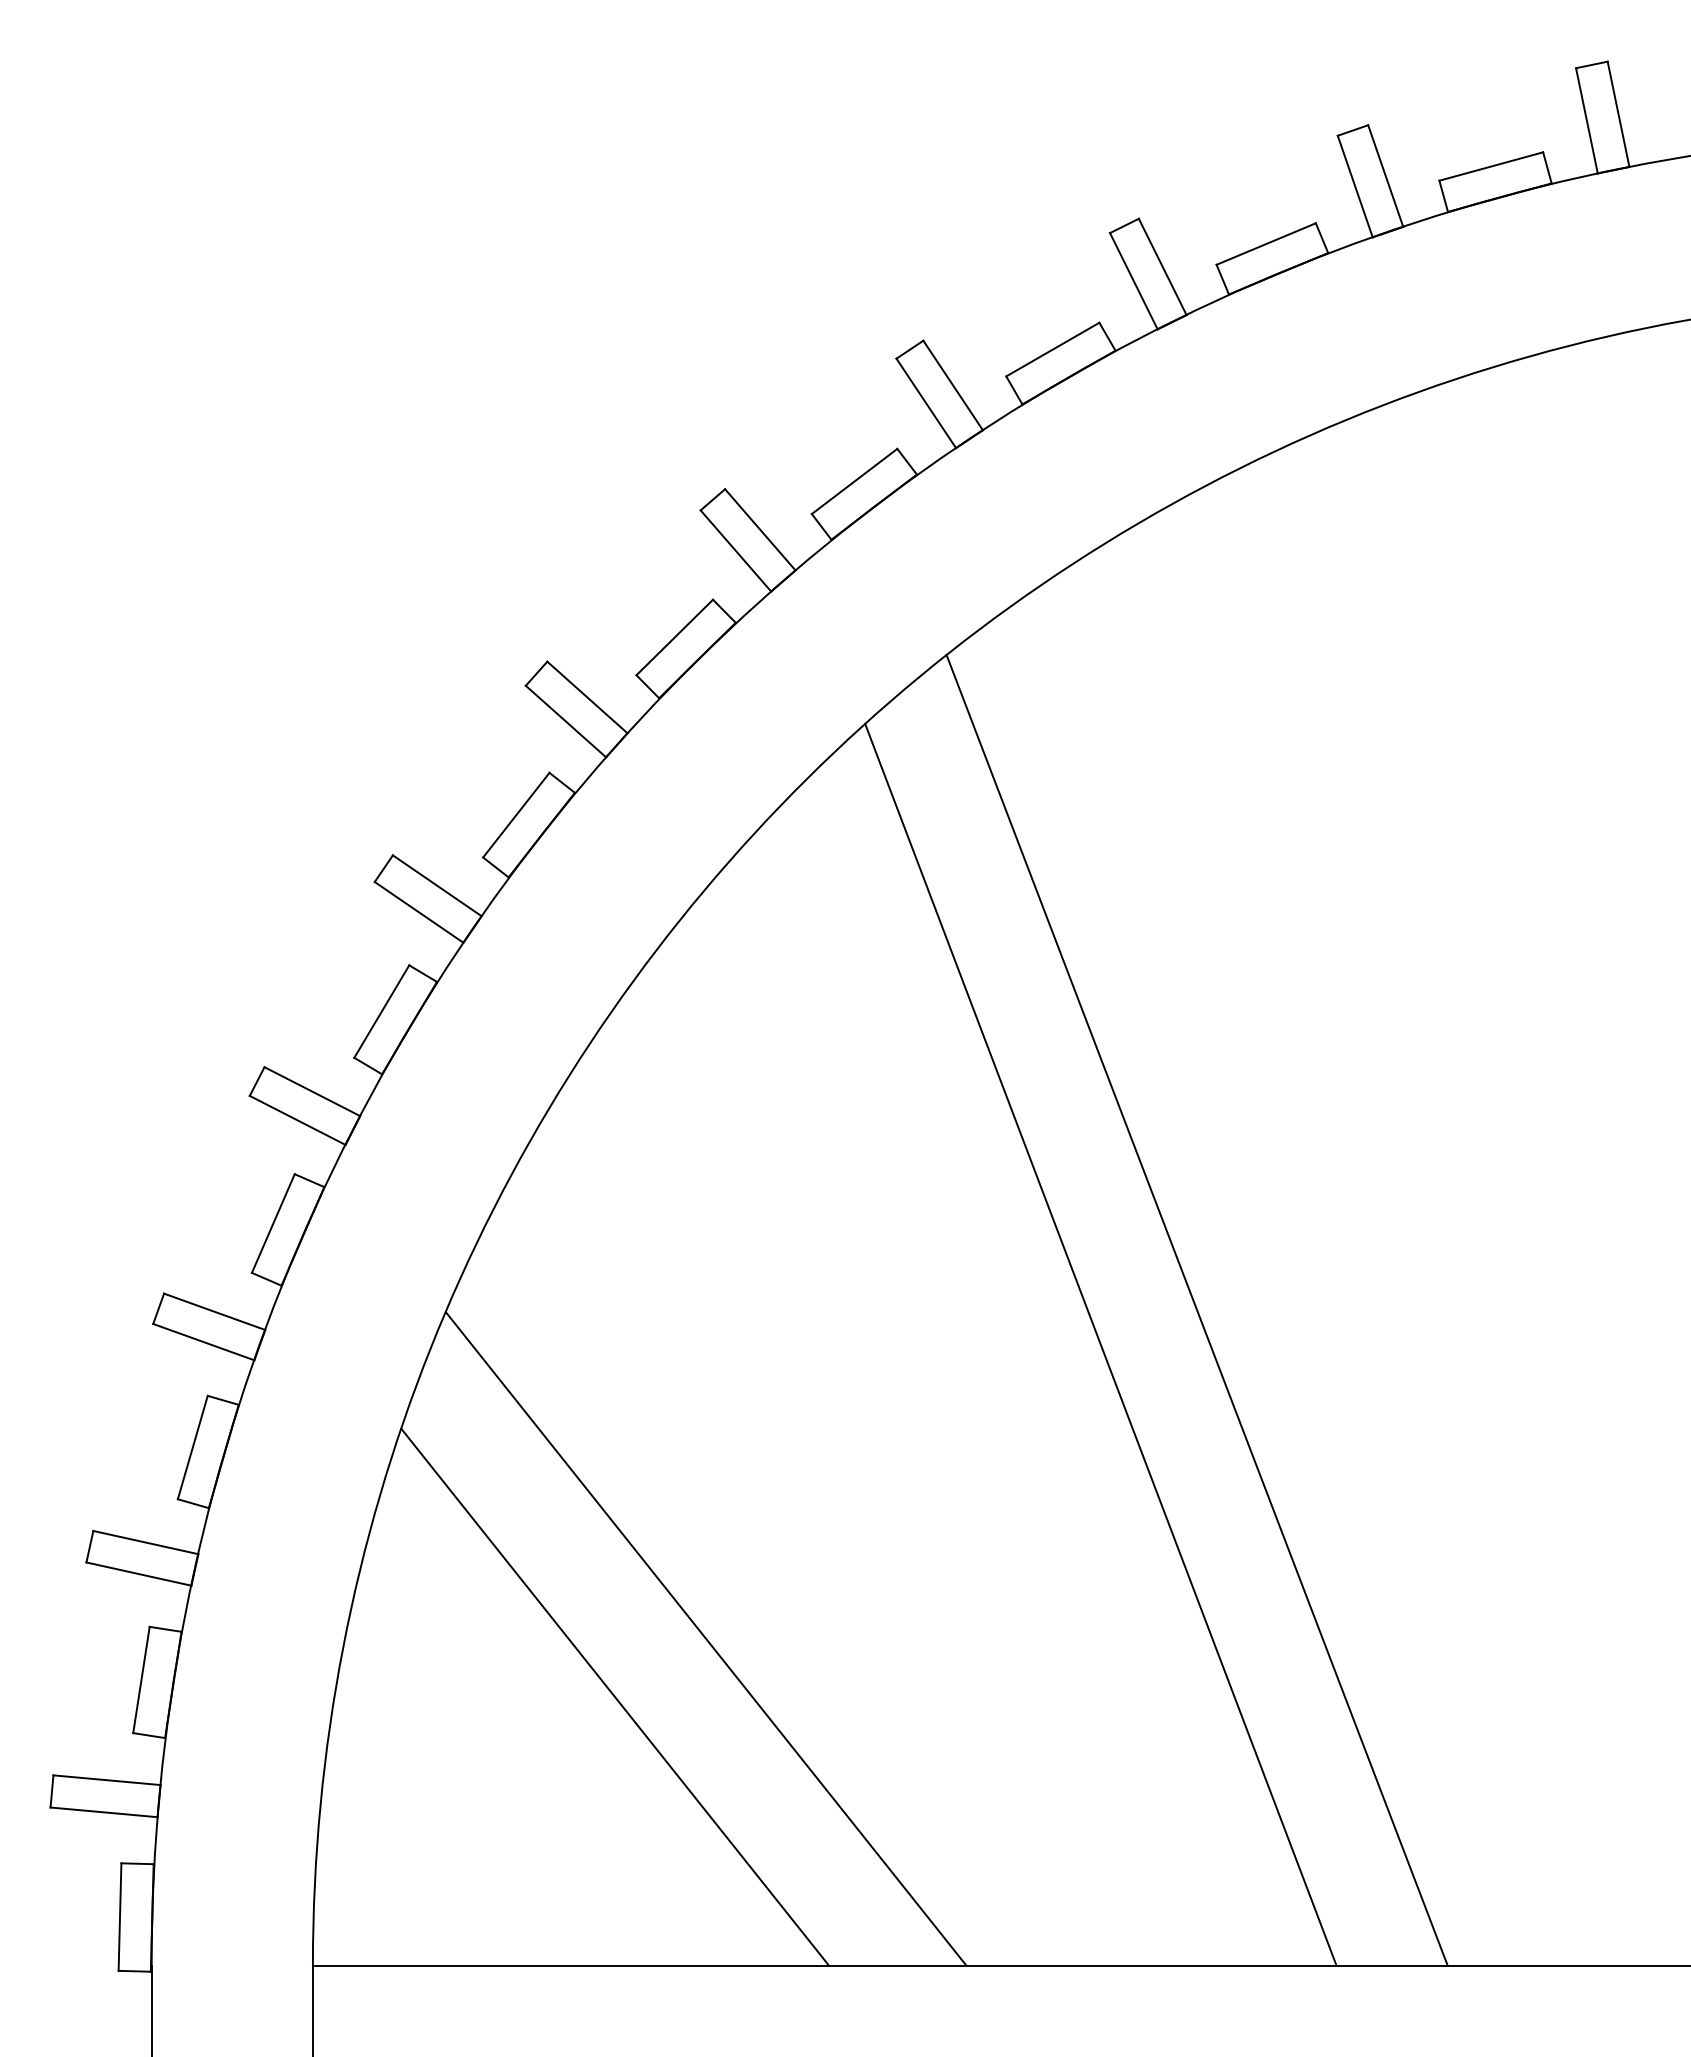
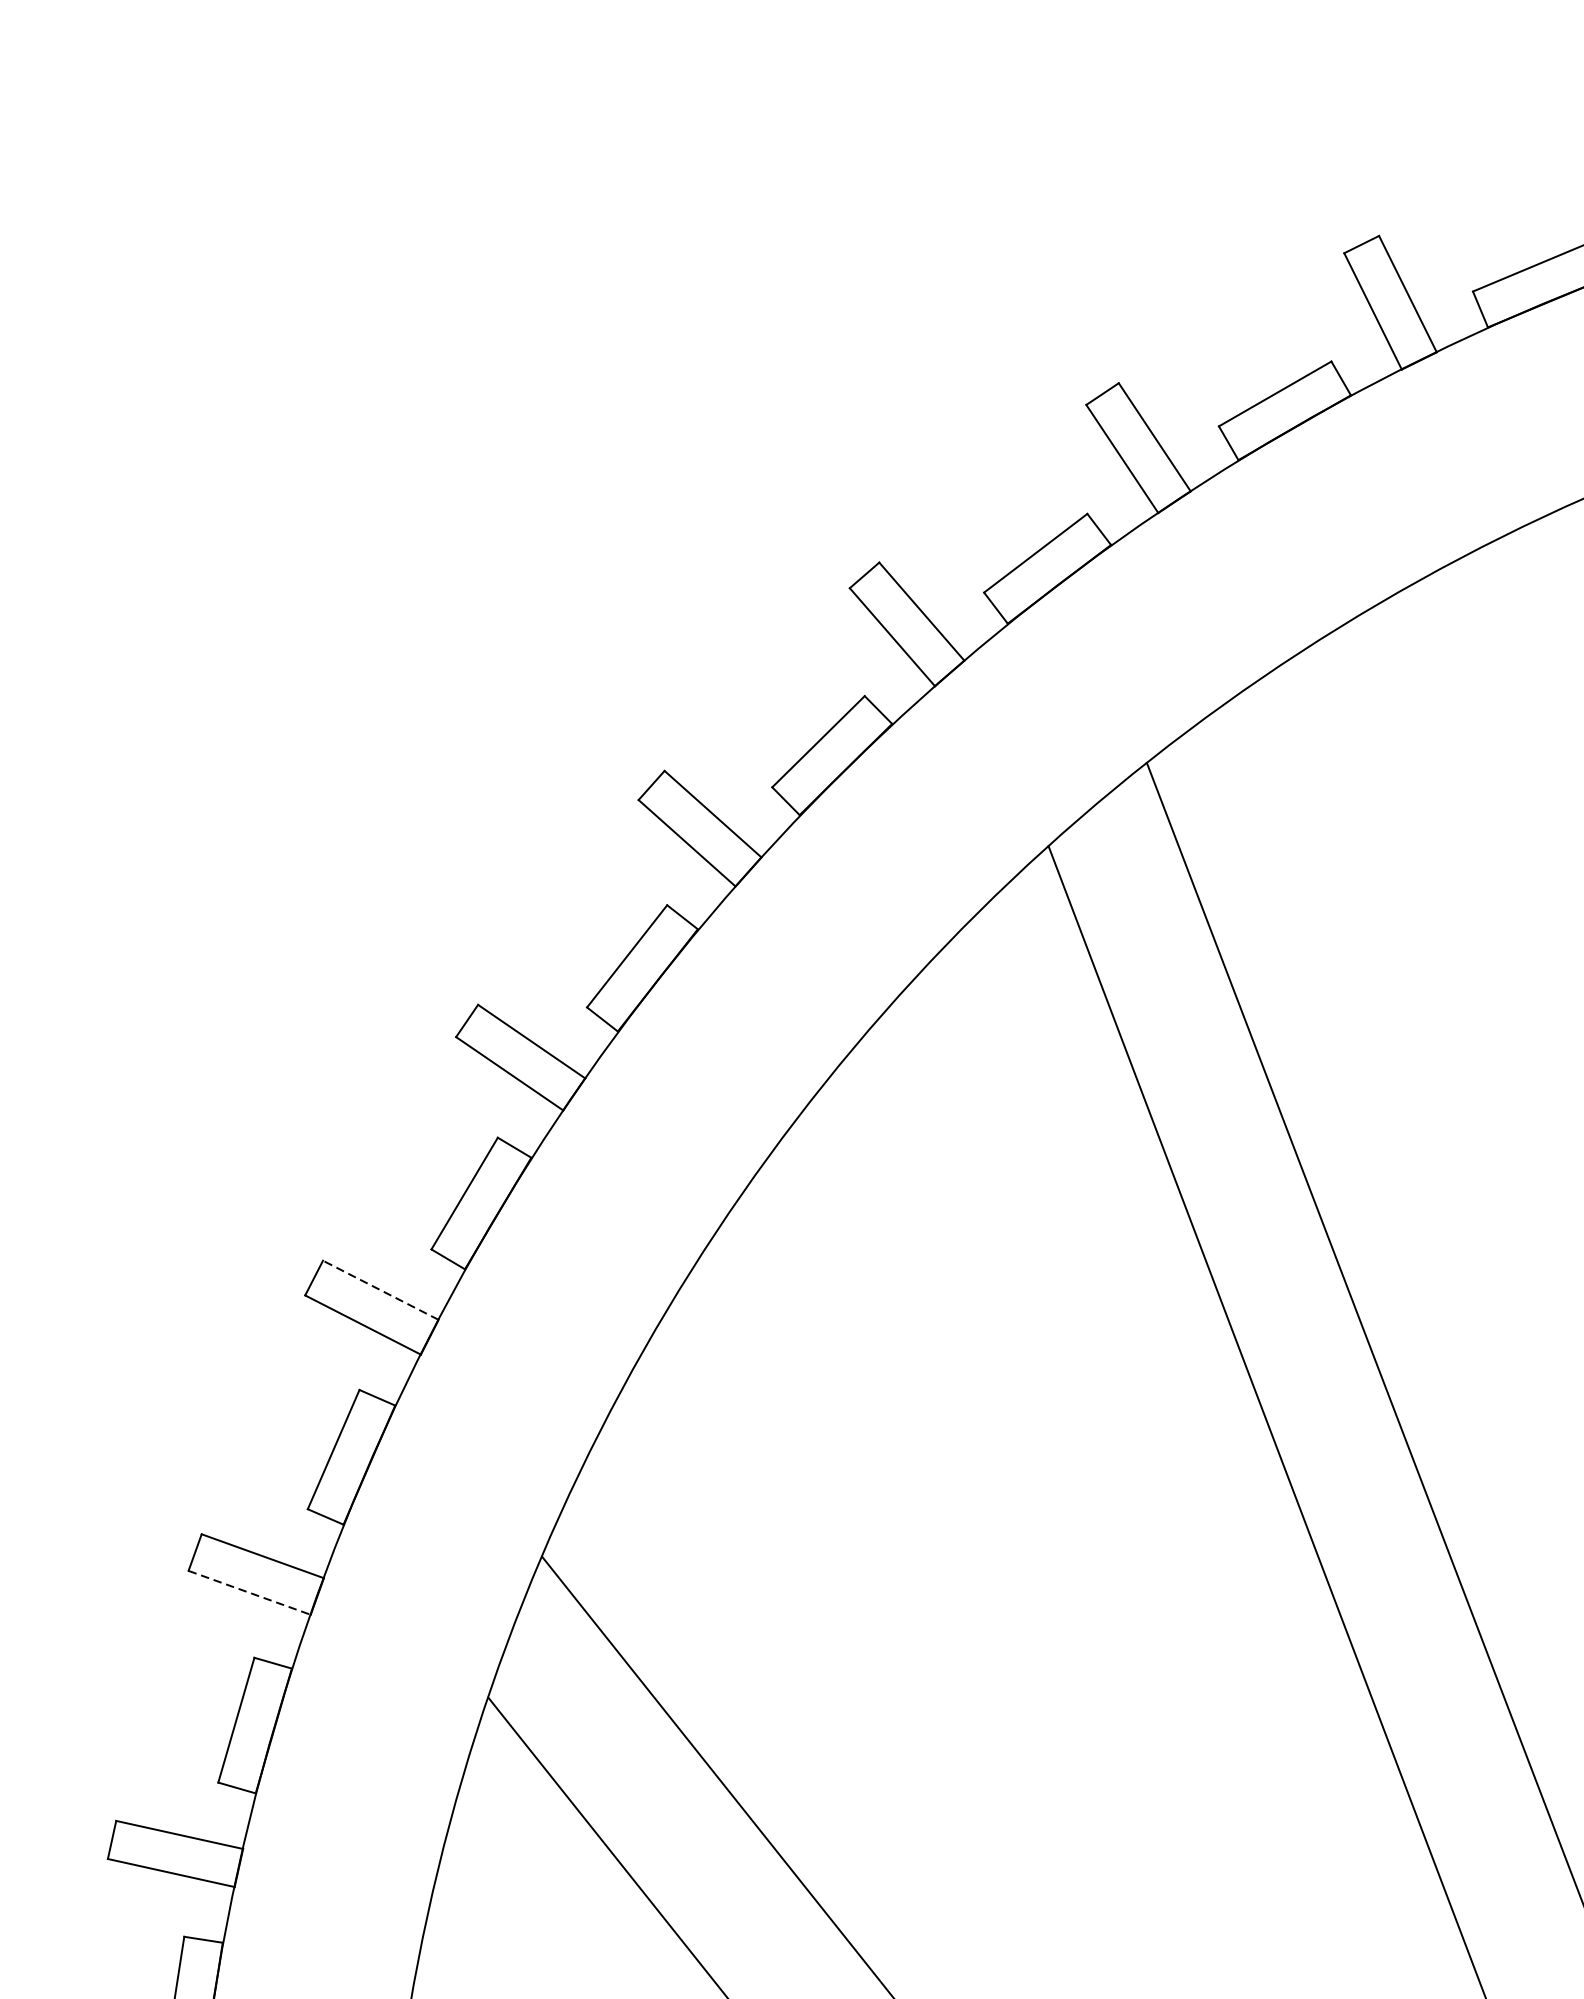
line: (312, 1091) -> (380, 1290), solid -> dashed
line: (203, 1342) -> (249, 1593), solid -> dashed

